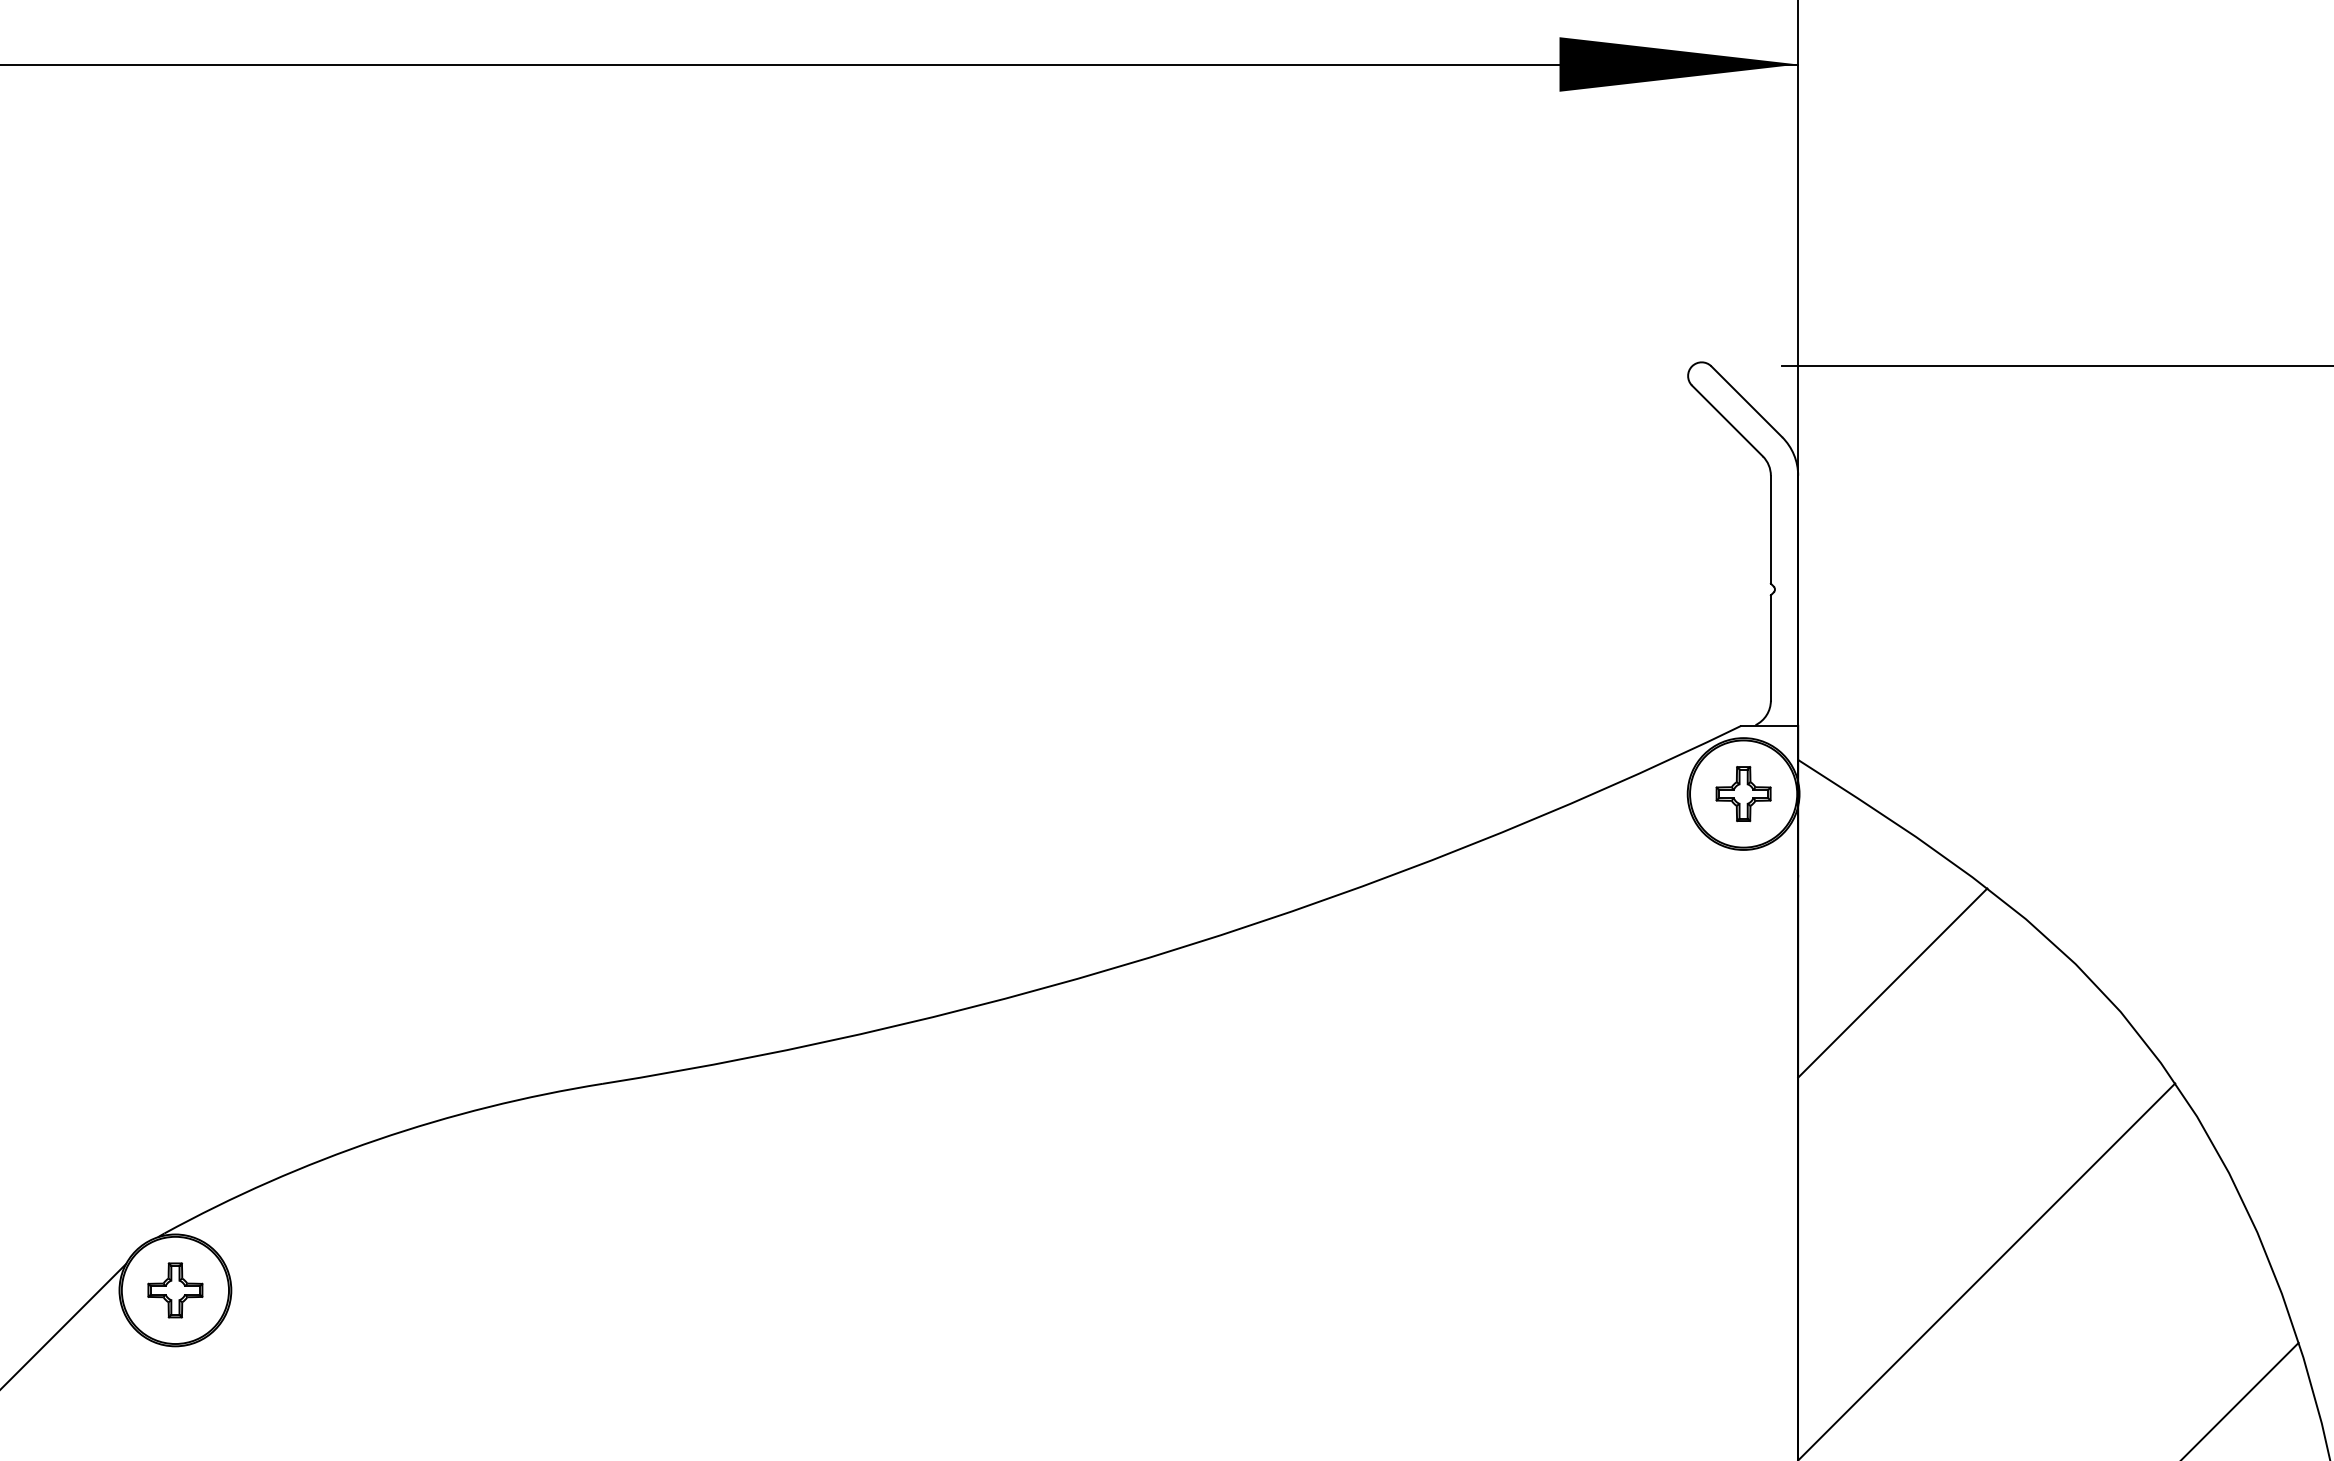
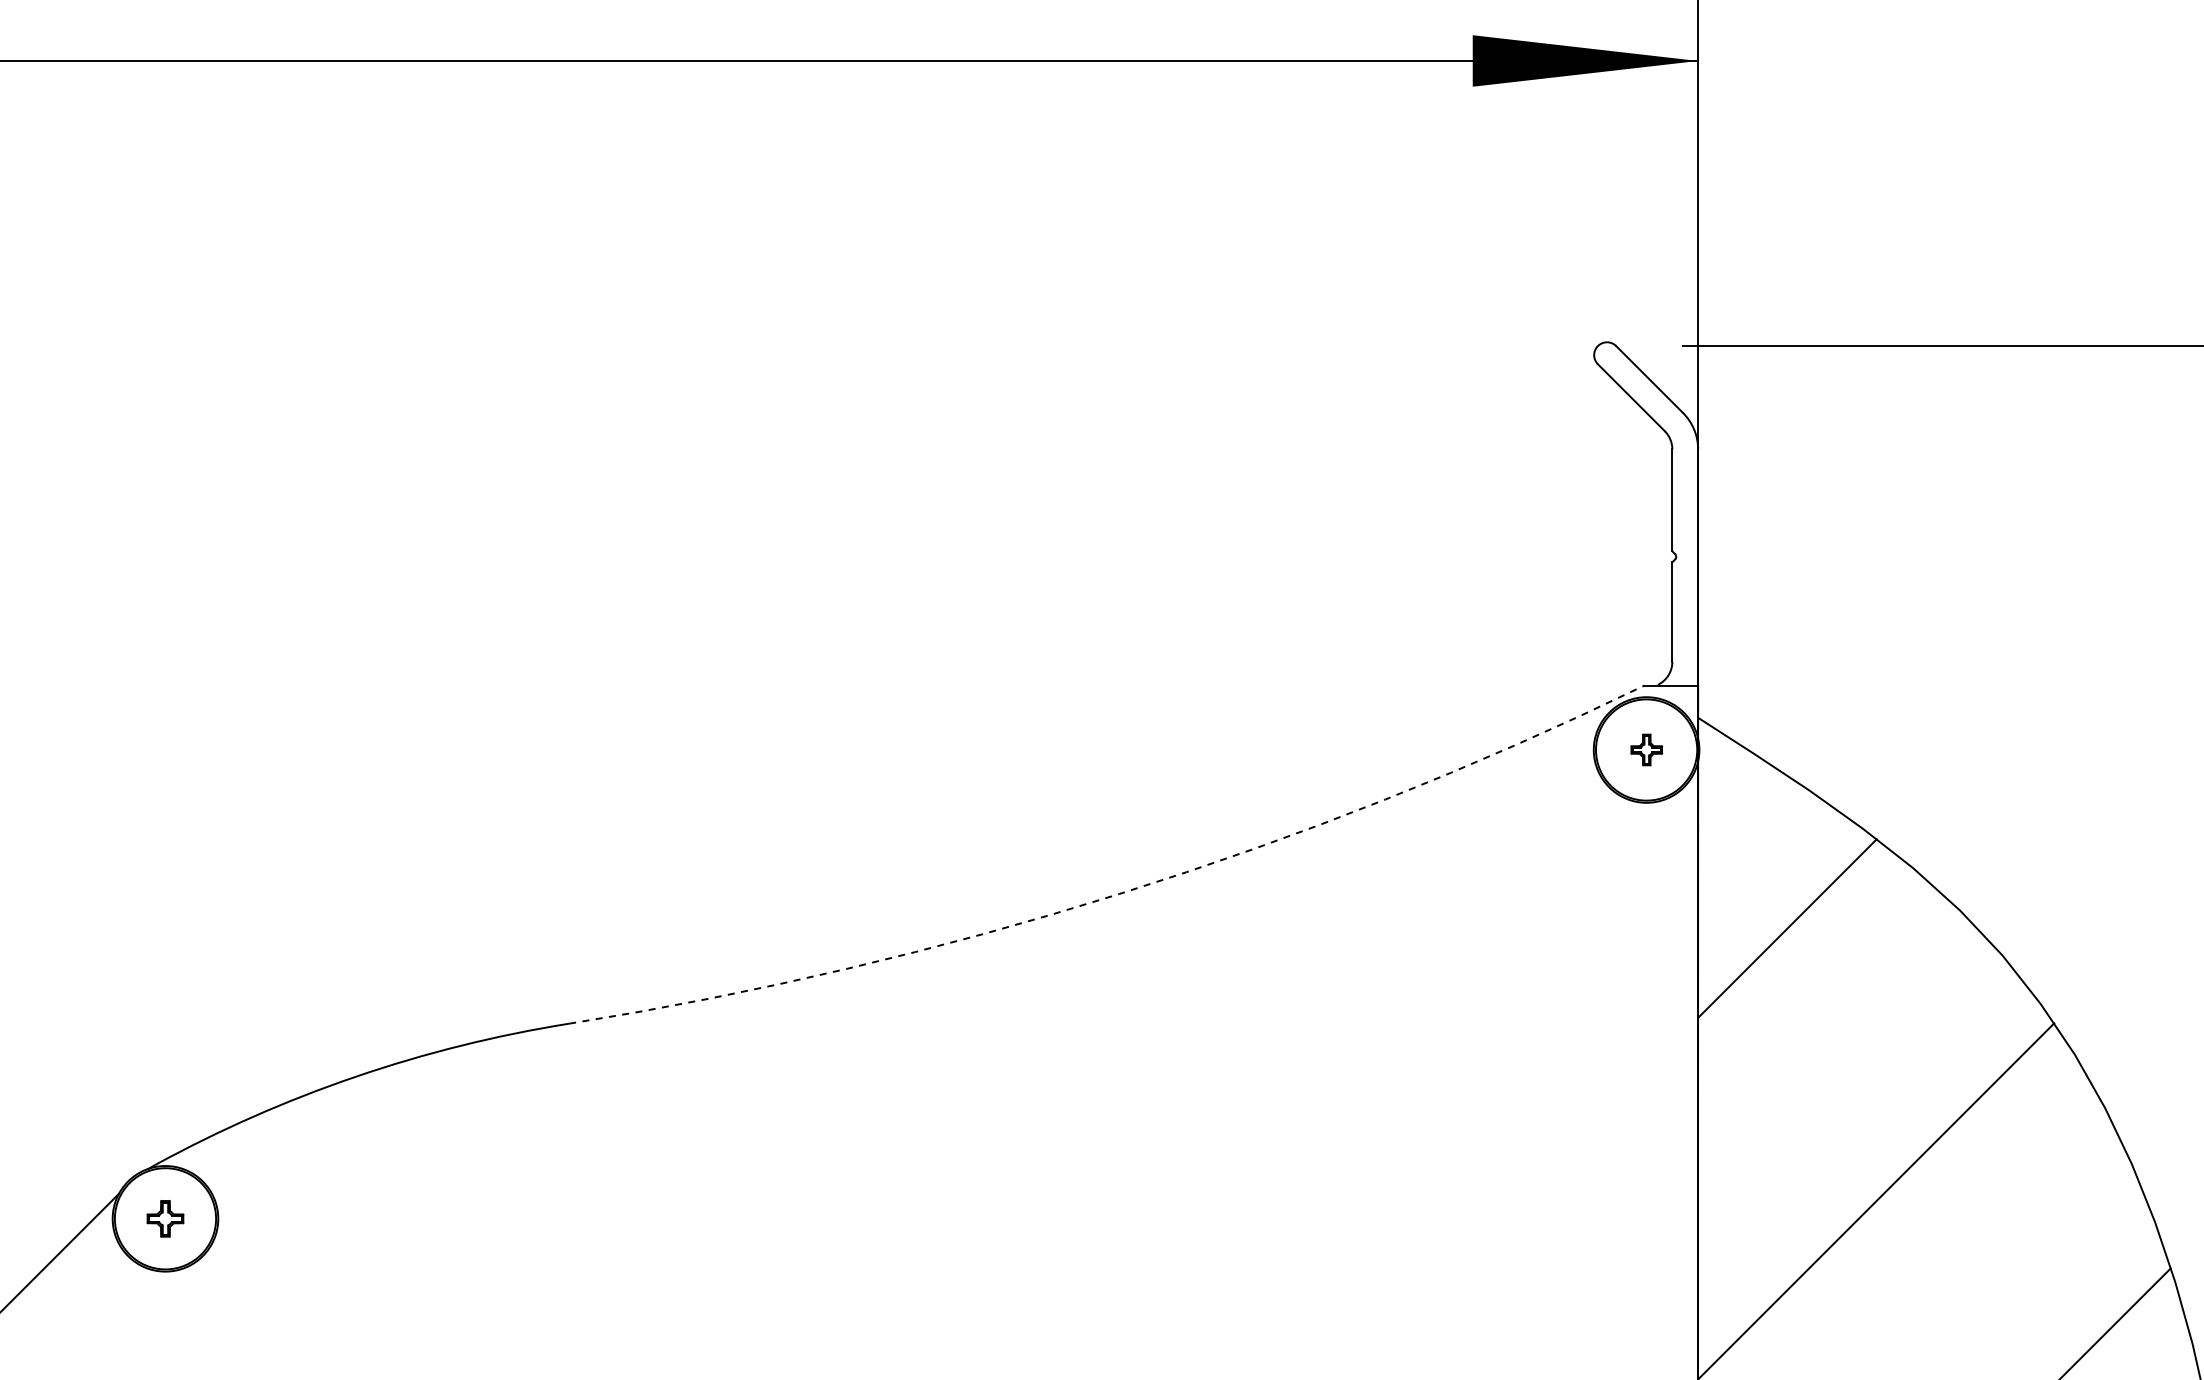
part: (1743, 793) -> (1646, 749), size x0.6
arc: (1185, 947) -> (1119, 894), solid -> dashed
part: (175, 1290) -> (165, 1218), size x0.7

